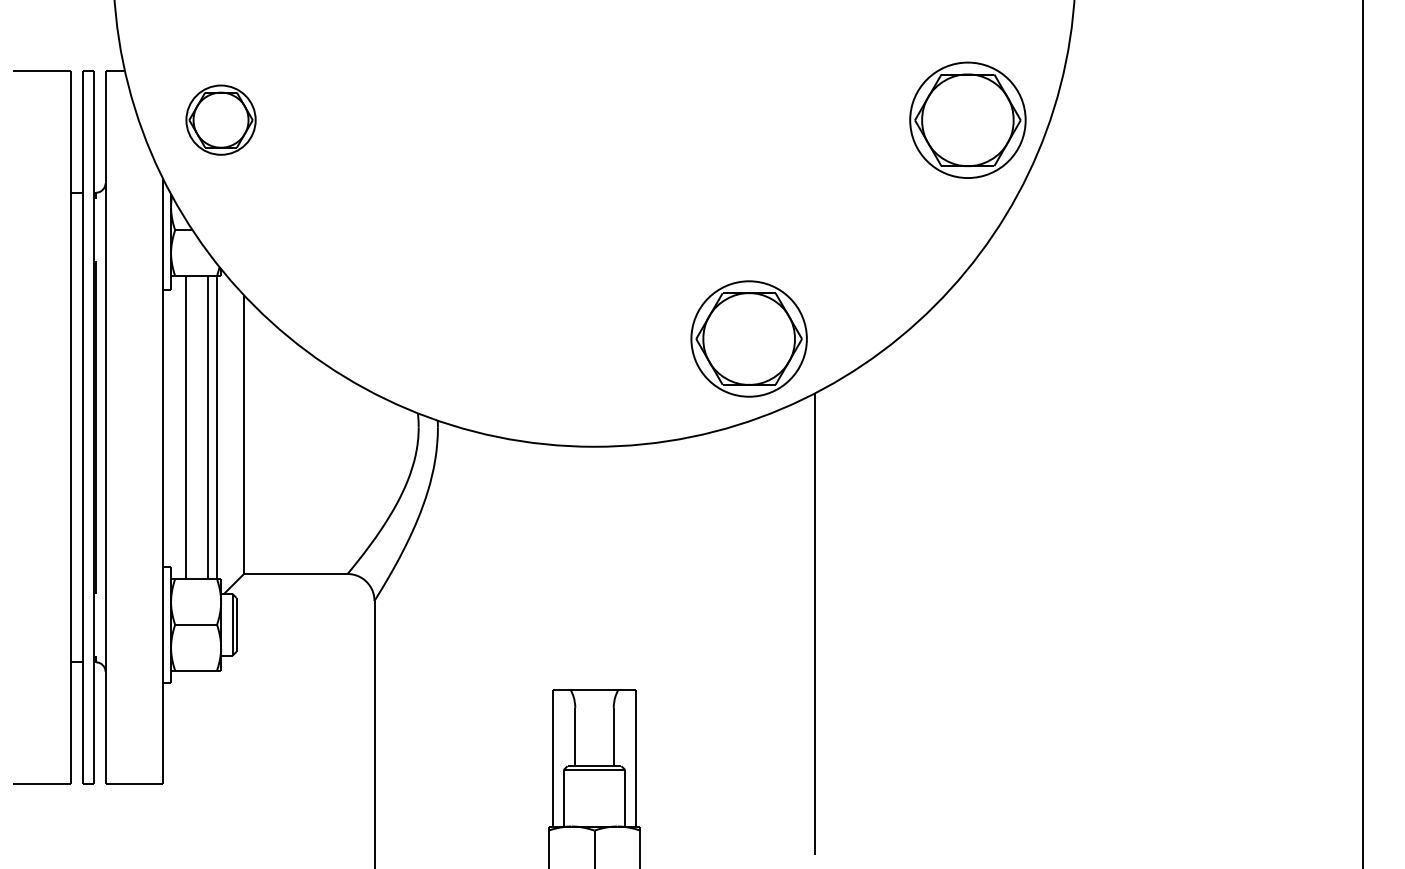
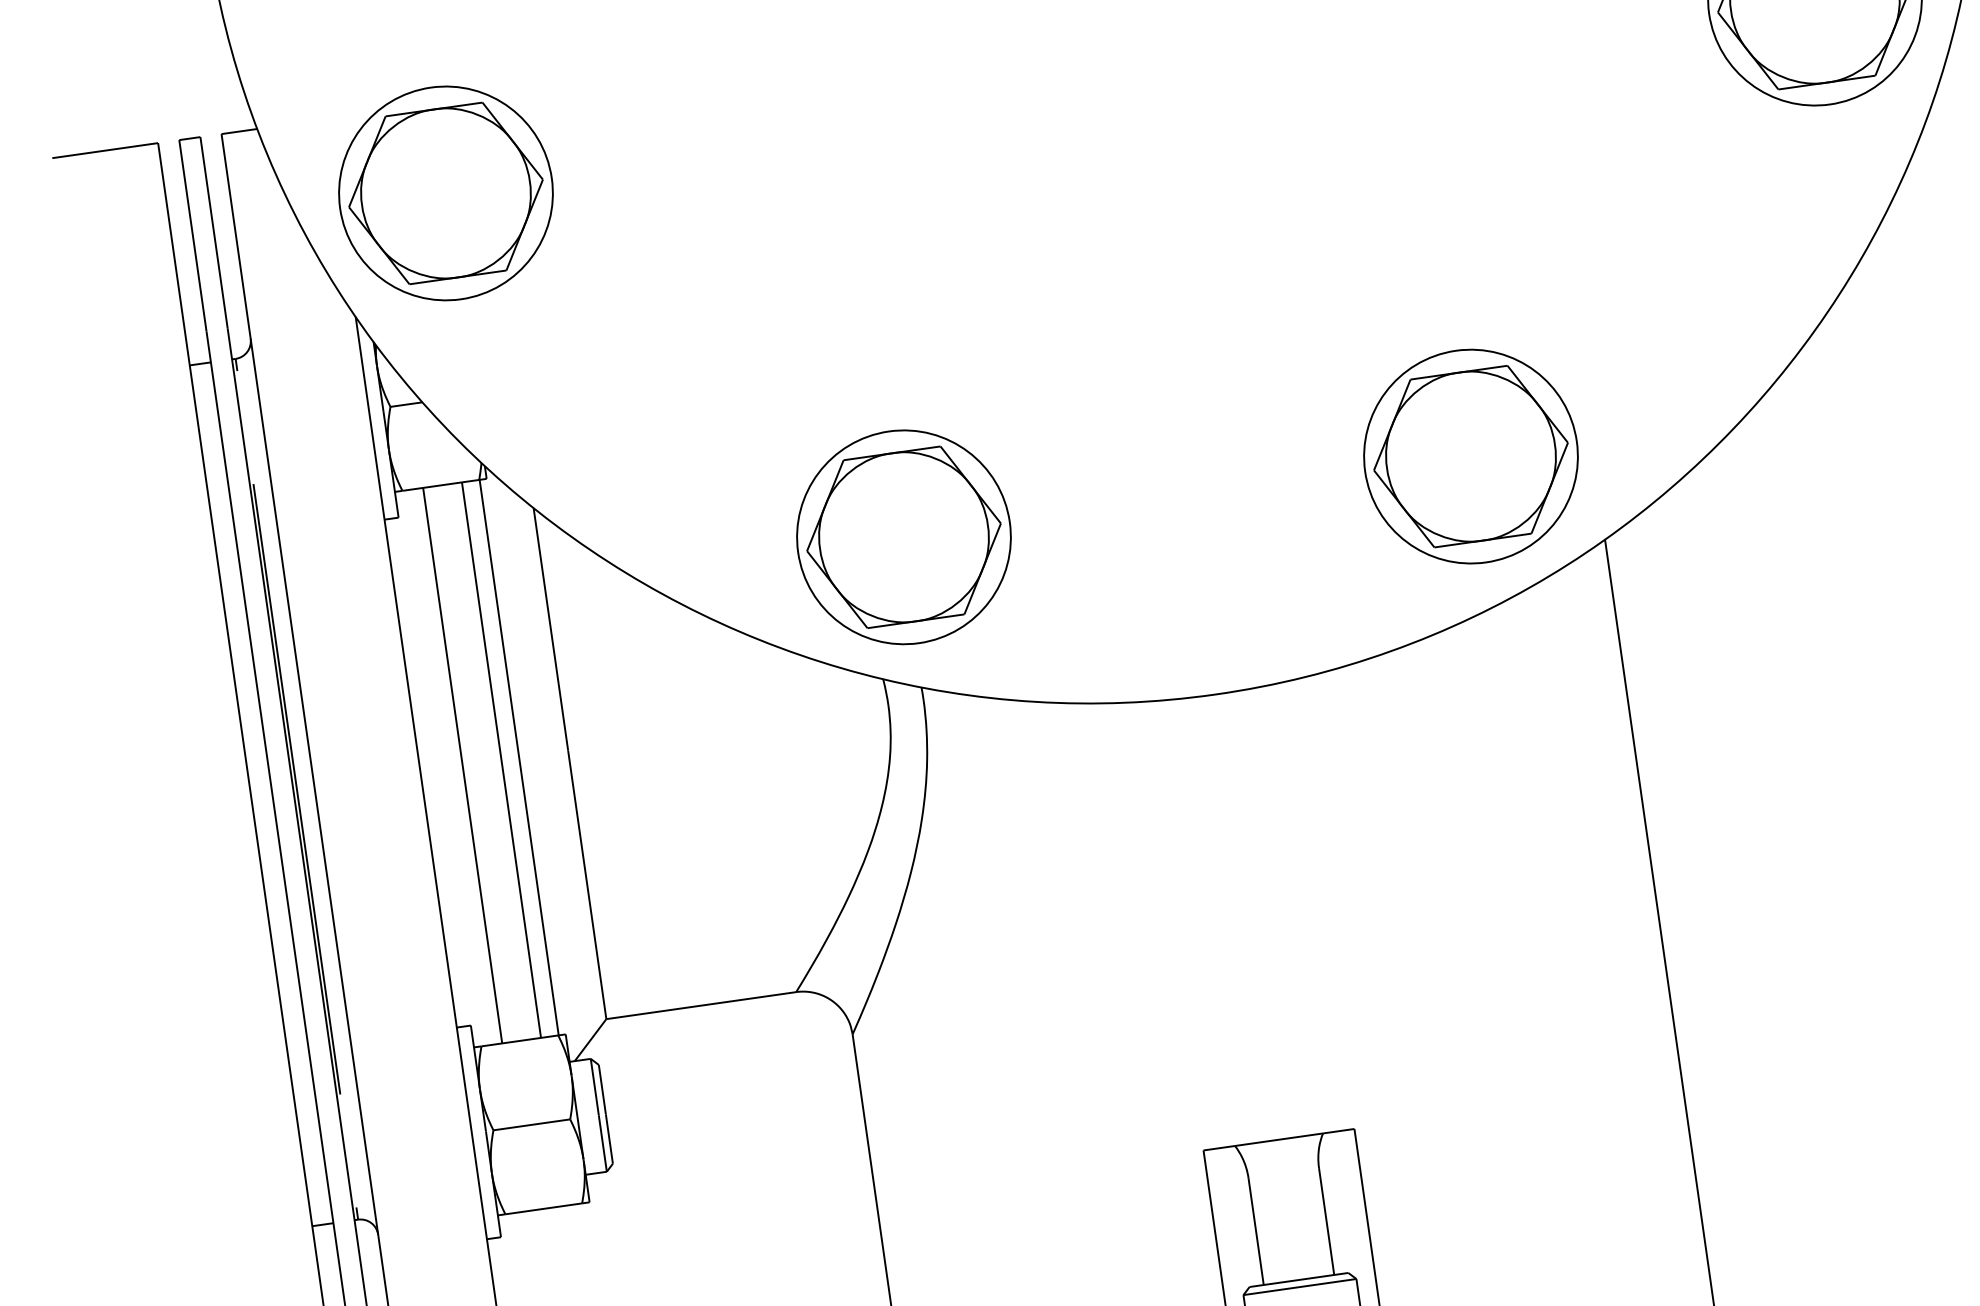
part: (220, 119) -> (444, 192), size x1.67
part: (439, 338) -> (903, 536), added

